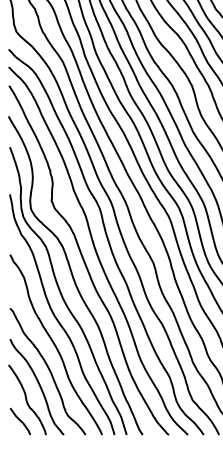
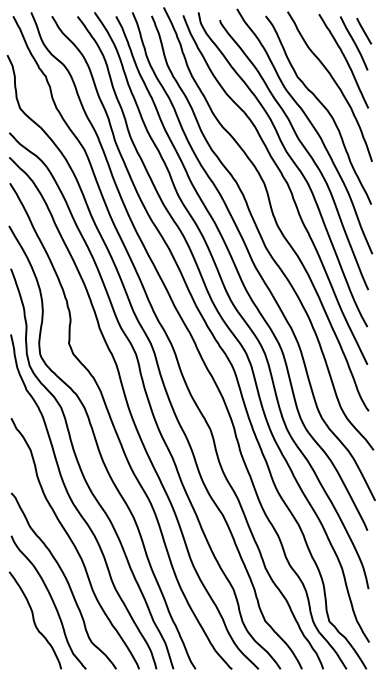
curve: (20, 421) -> (25, 650), removed

